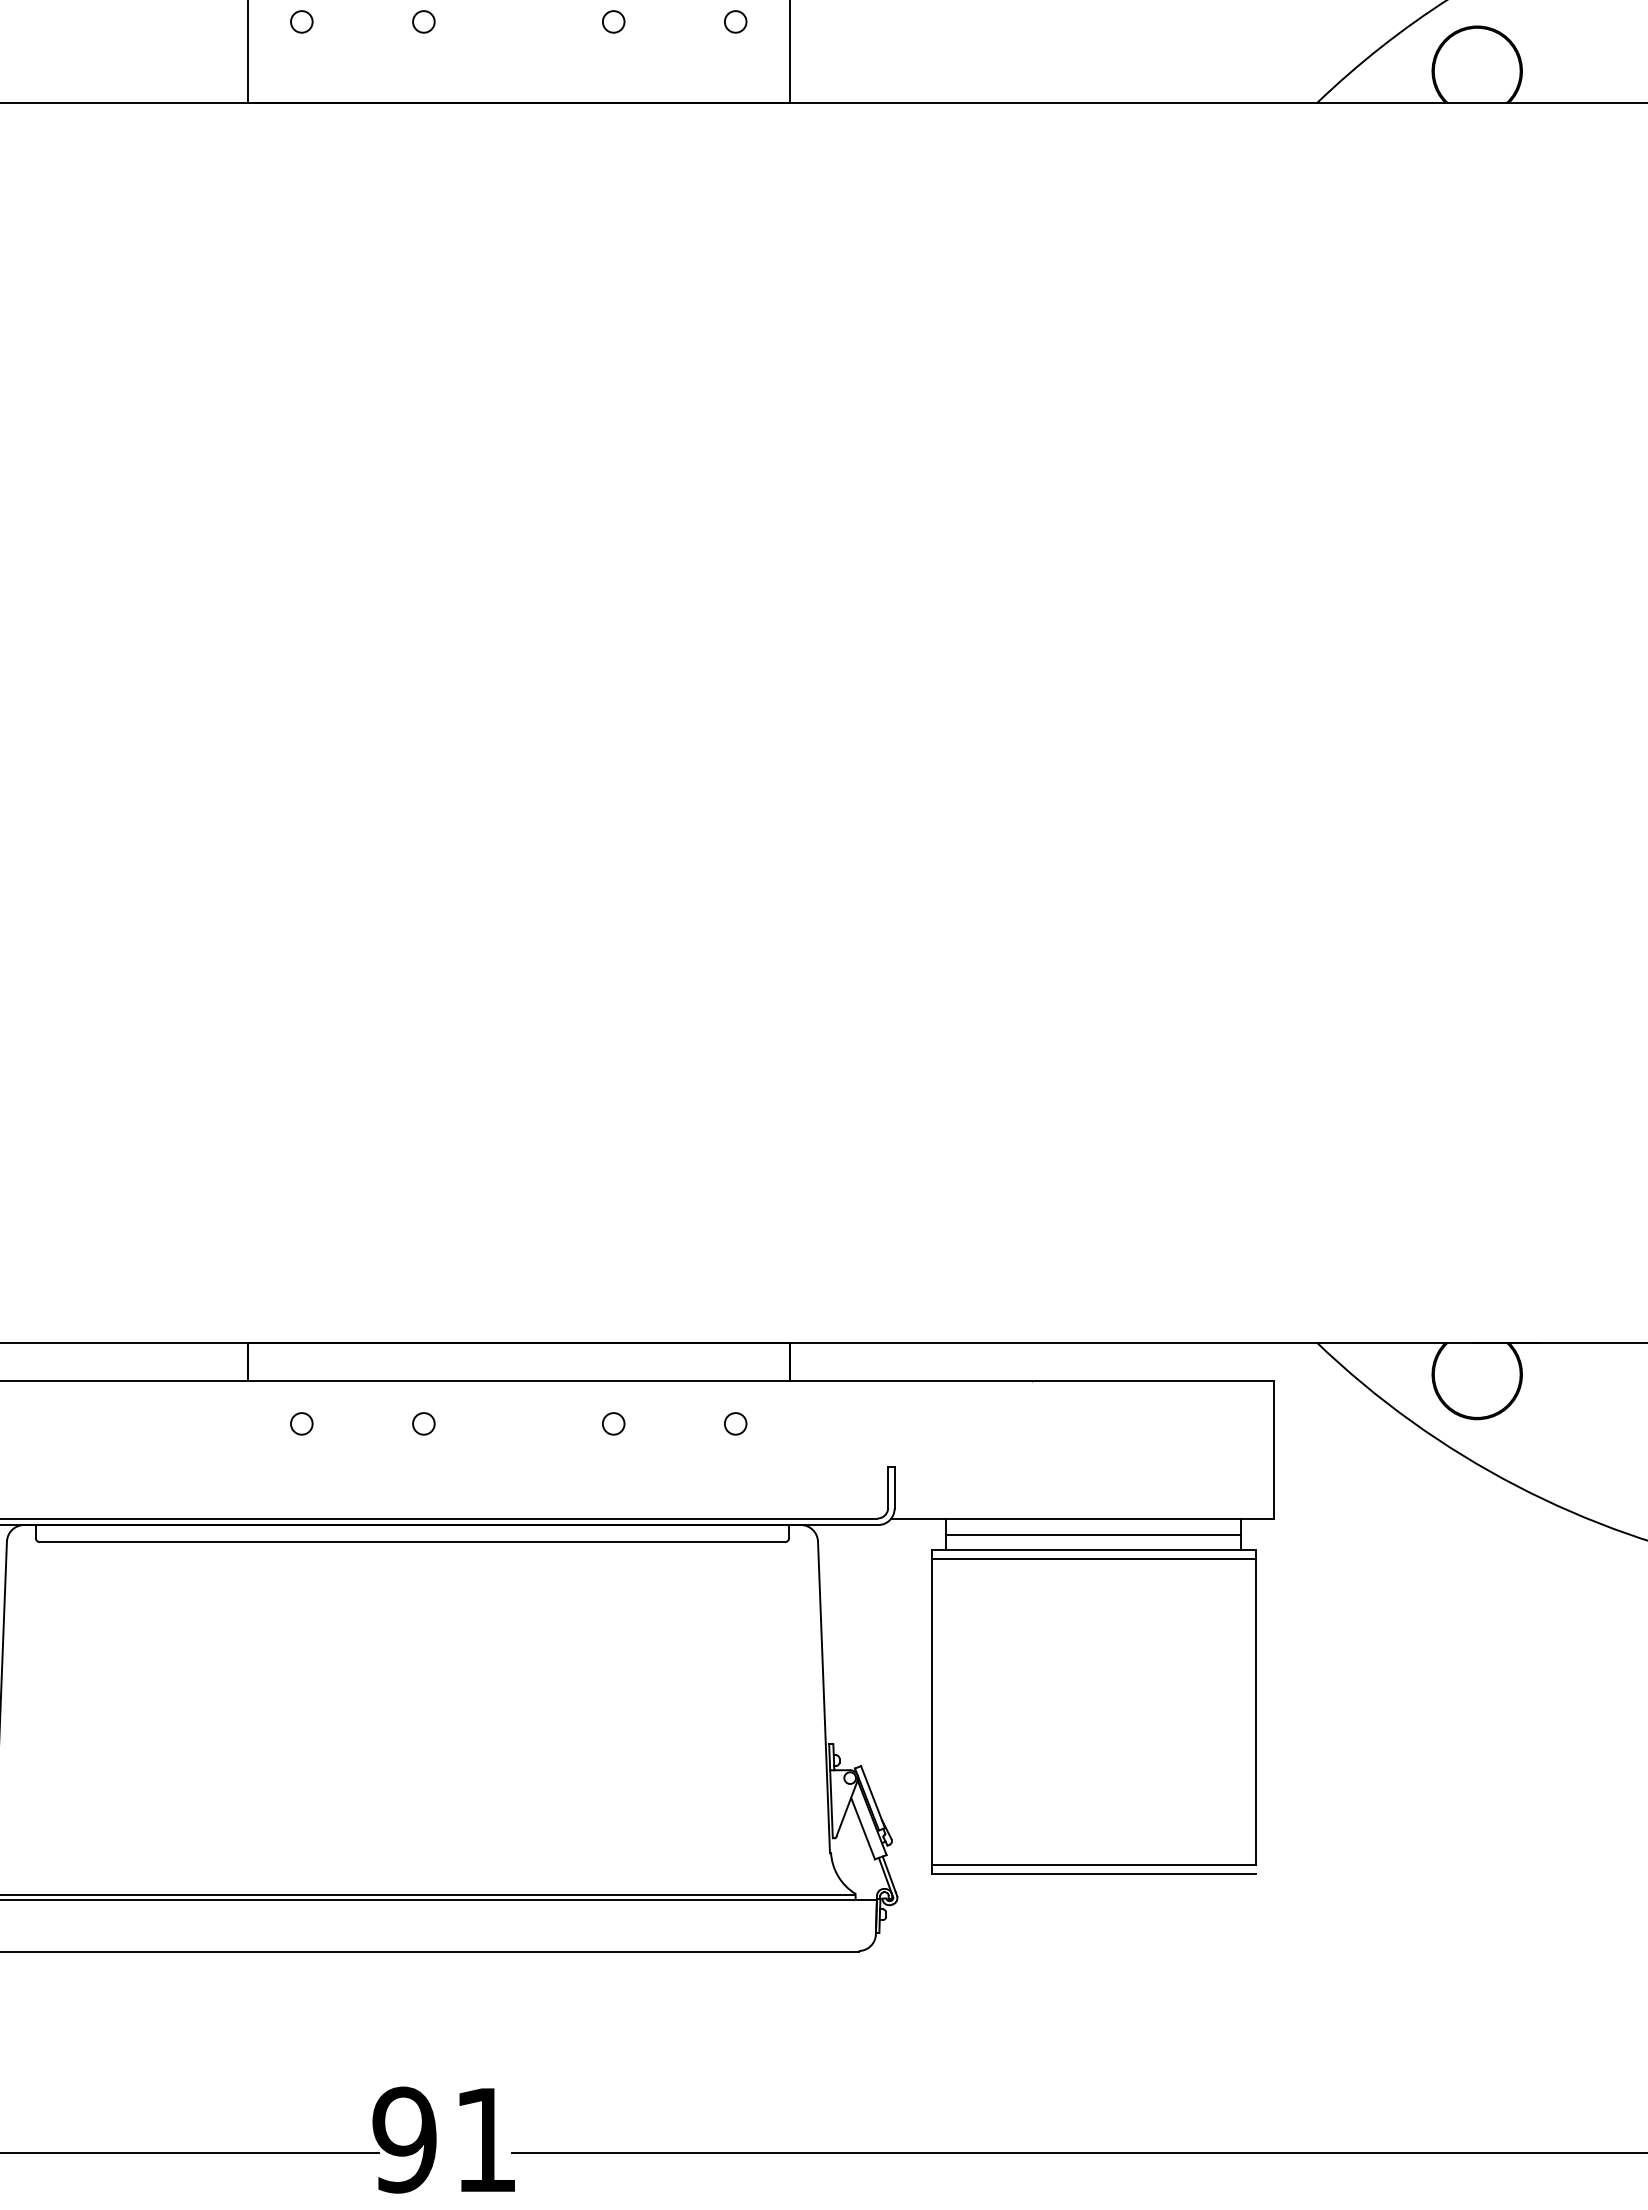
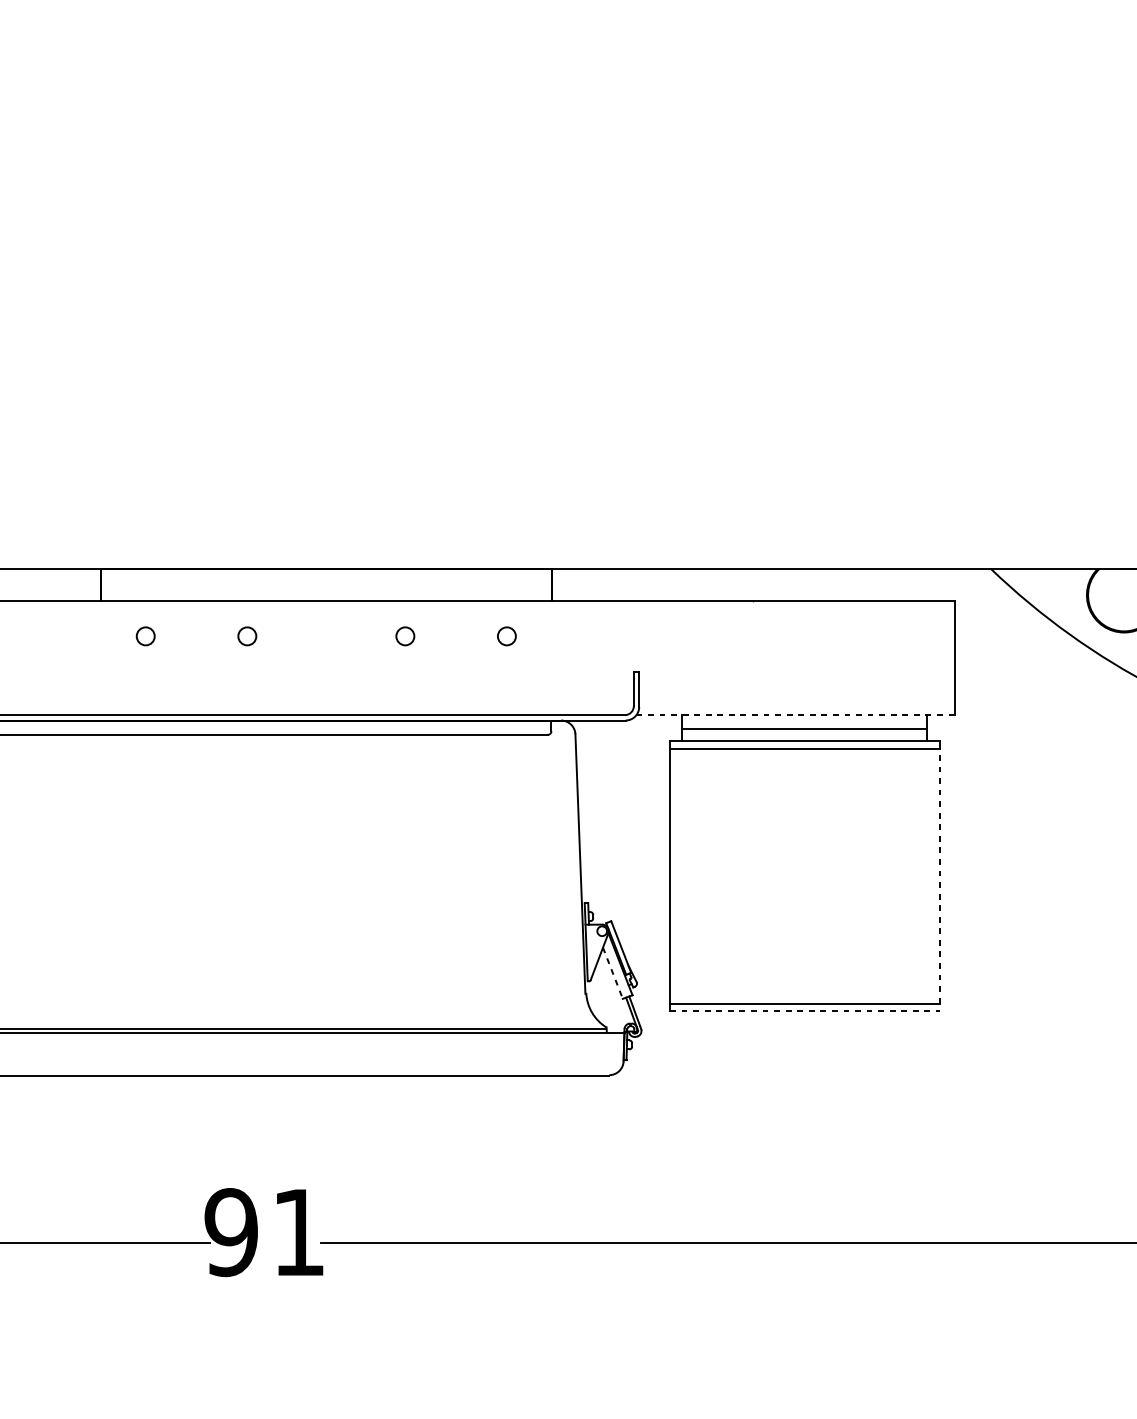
line: (1082, 1518) -> (795, 715), solid -> dashed
line: (1255, 1711) -> (939, 875), solid -> dashed
line: (863, 1828) -> (613, 973), solid -> dashed
line: (1093, 1873) -> (804, 1010), solid -> dashed

